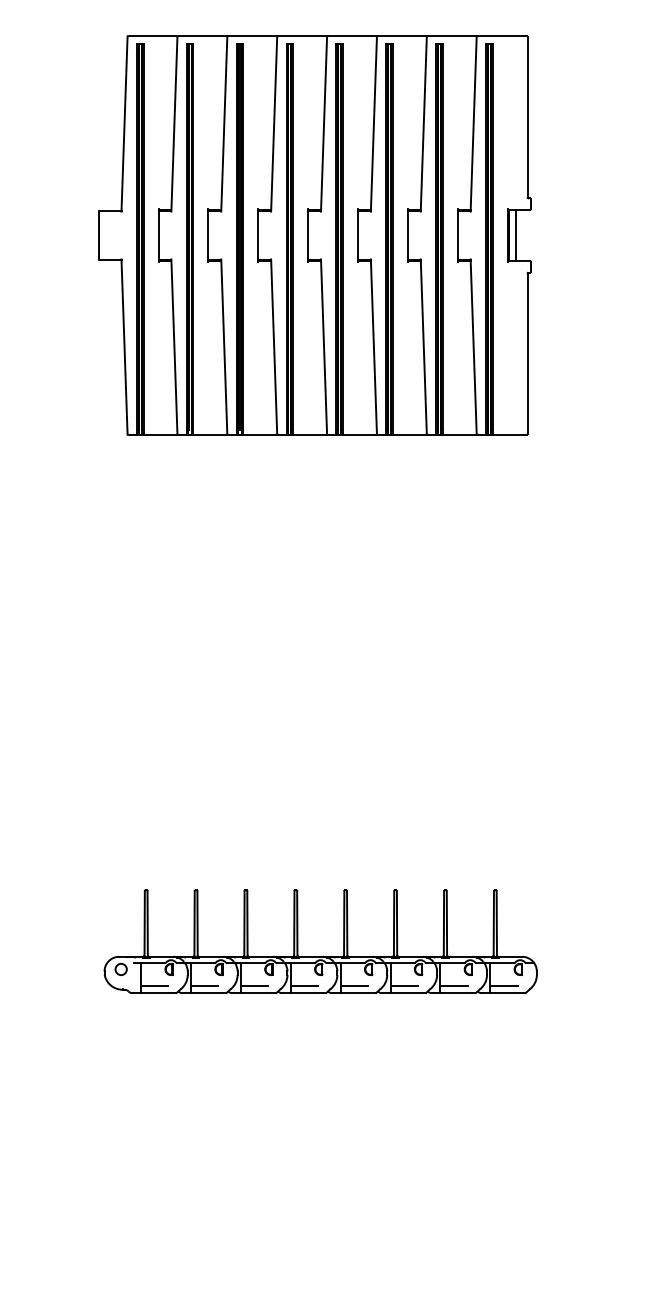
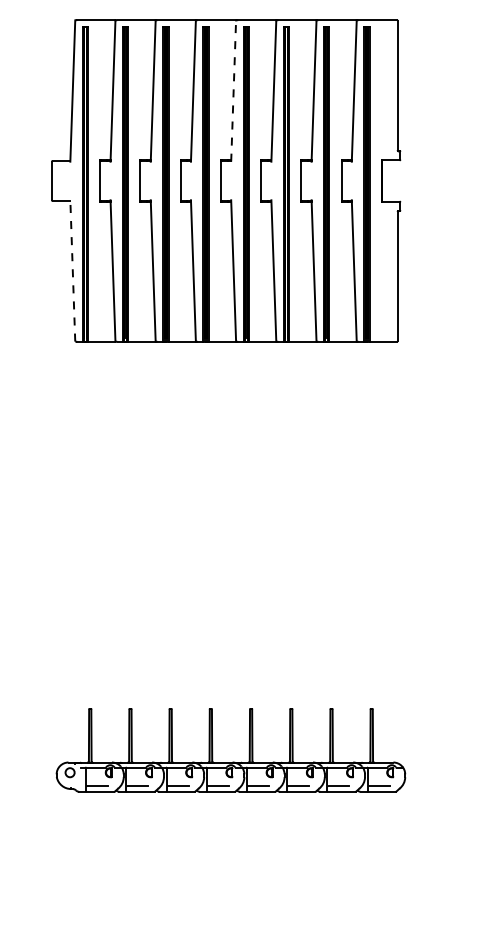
line: (324, 123) -> (234, 90), solid -> dashed
line: (516, 235) -> (388, 180), removed
line: (124, 347) -> (72, 271), solid -> dashed

